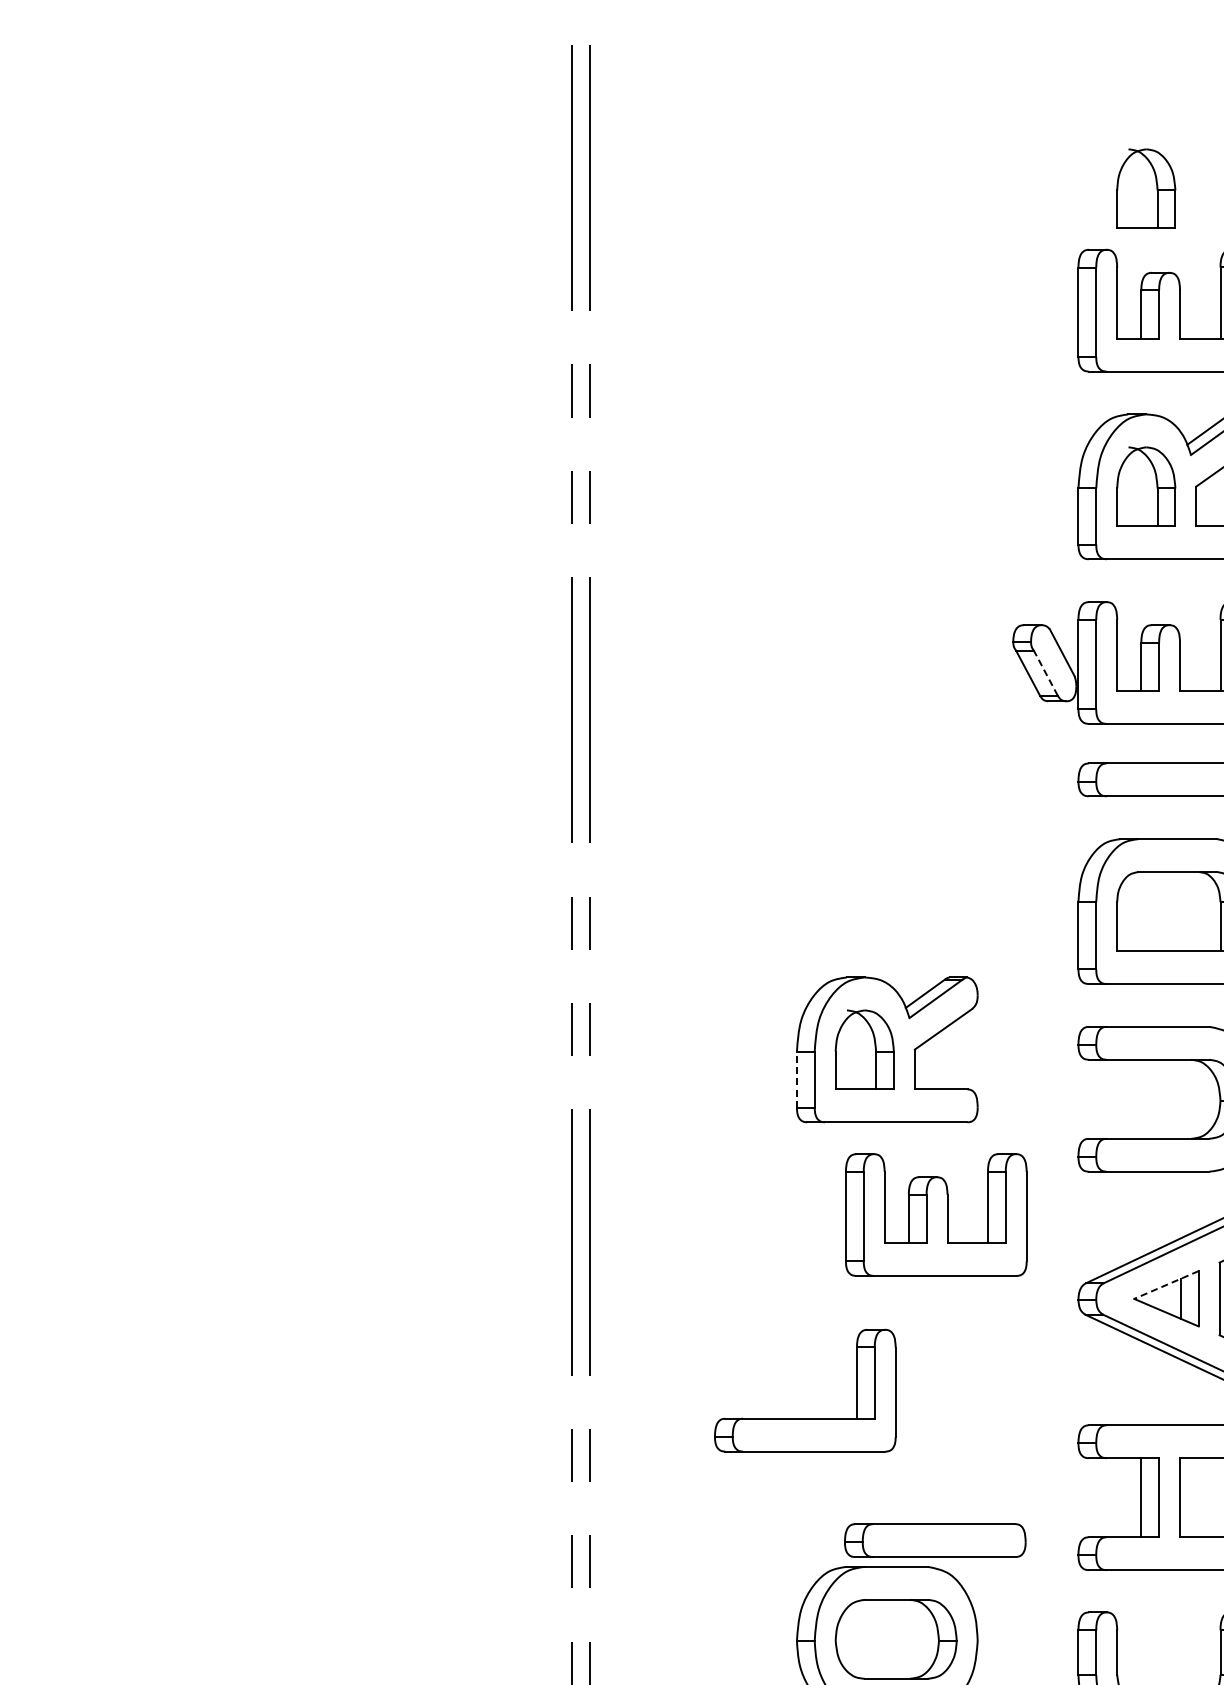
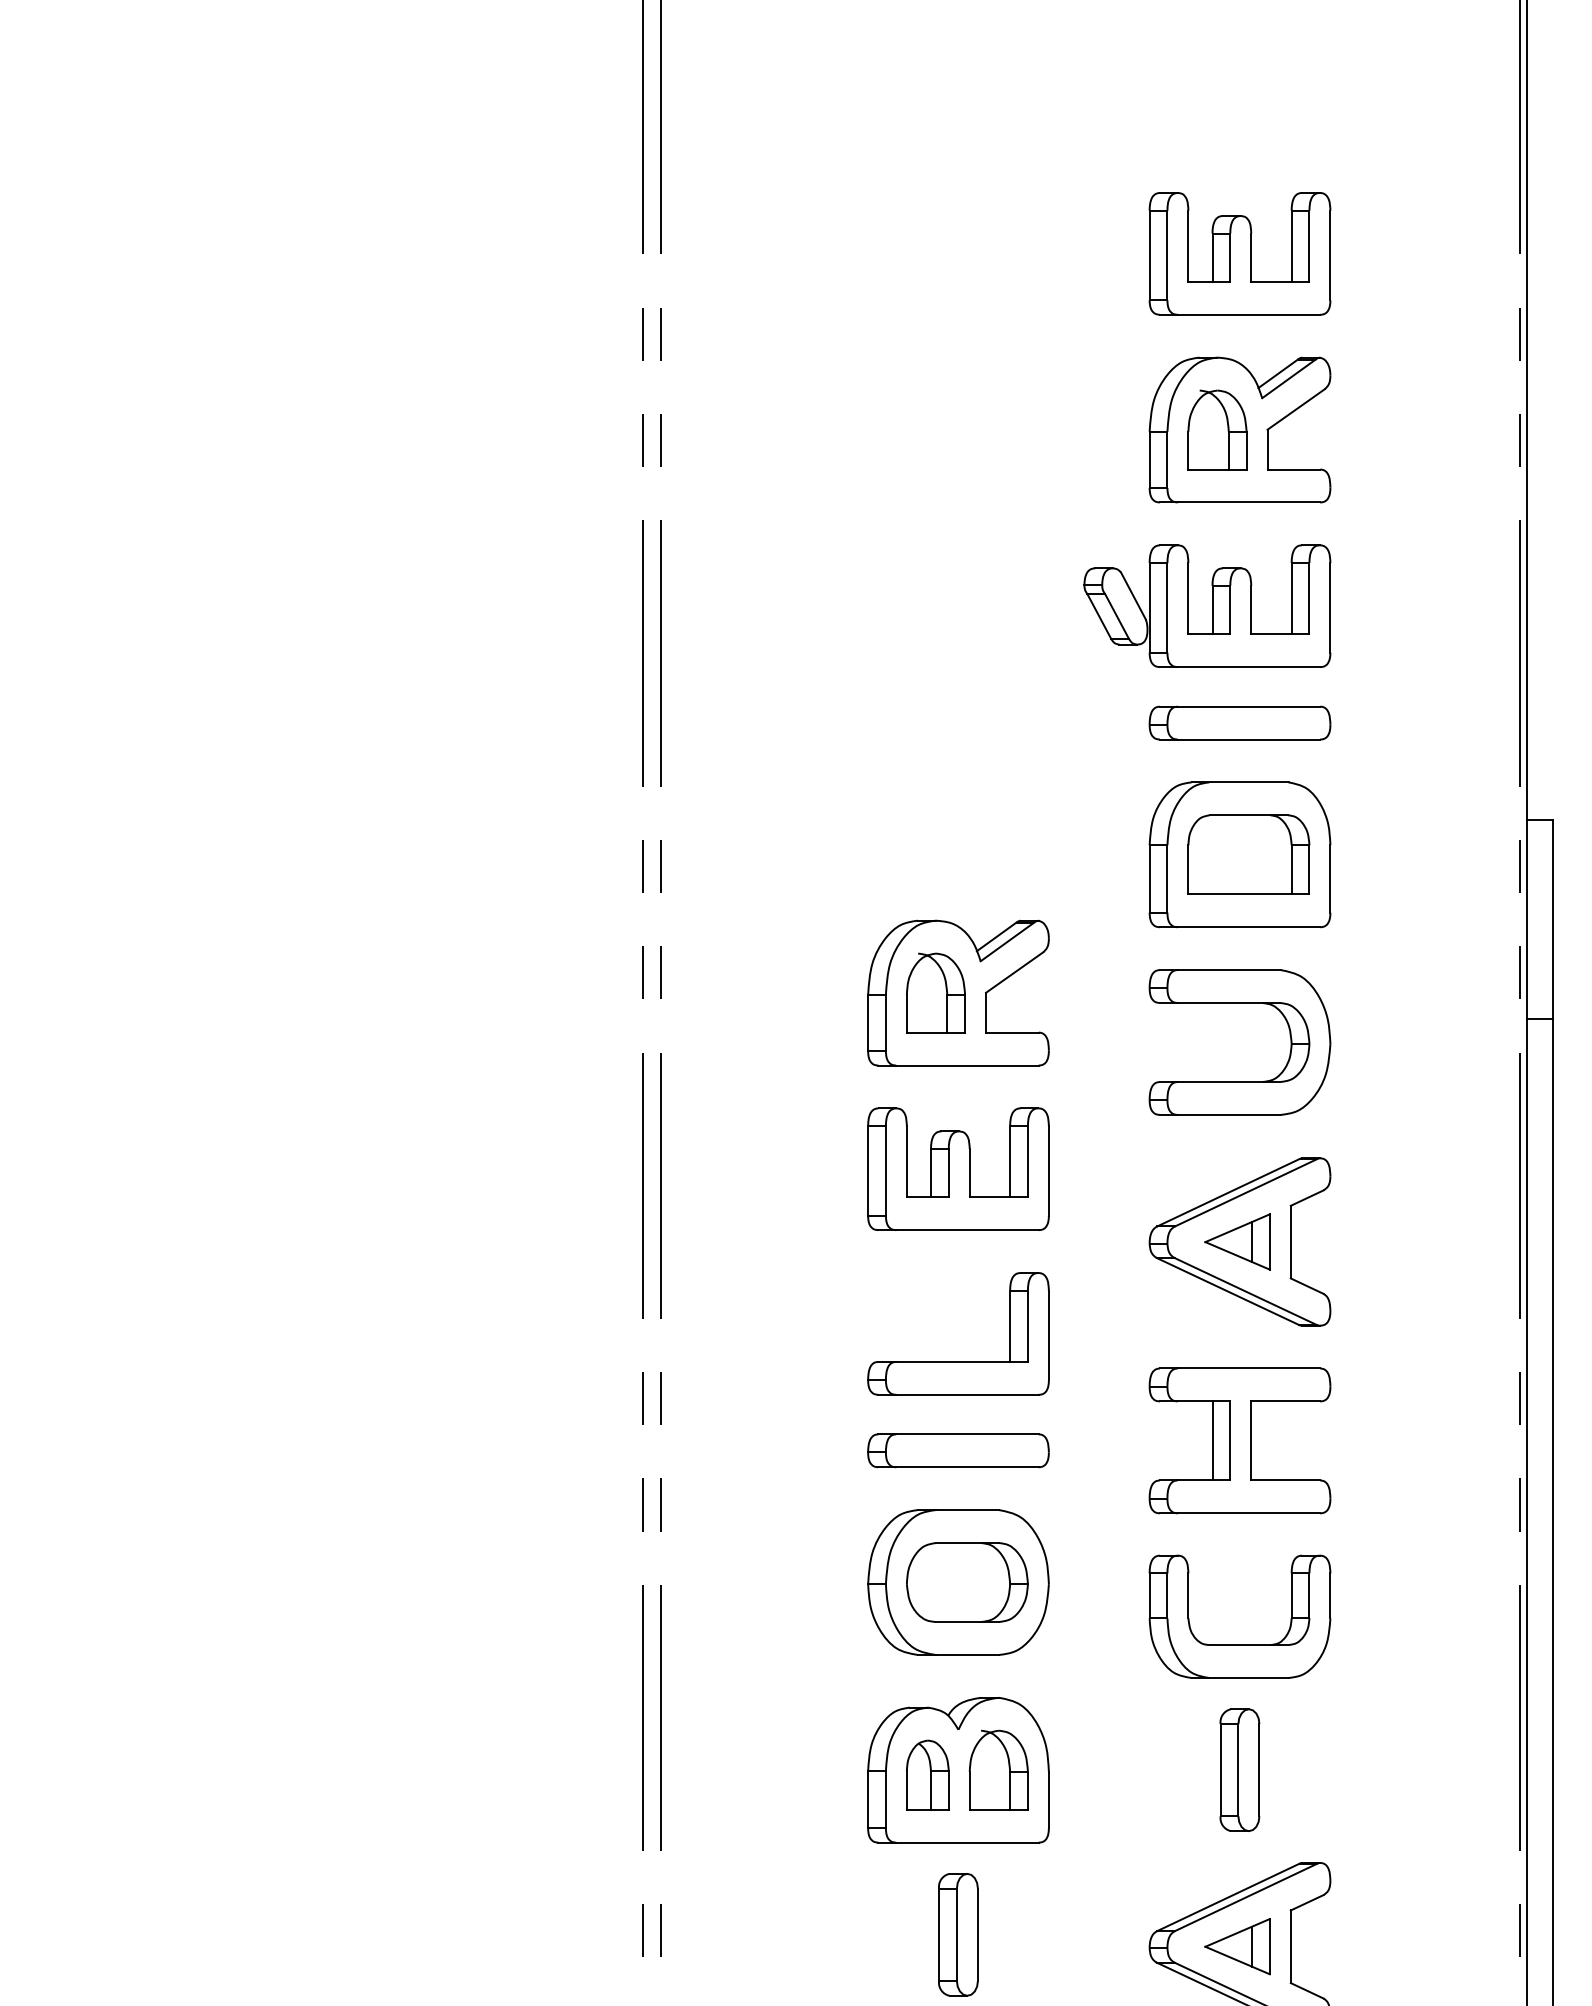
part: (1146, 188) -> (1217, 131), removed
line: (1045, 673) -> (1116, 616), dashed -> solid
line: (797, 1079) -> (868, 1022), dashed -> solid
part: (936, 1214) -> (958, 1168), moved
line: (1166, 1285) -> (1237, 1228), dashed -> solid
part: (805, 1418) -> (958, 1361), moved
part: (935, 1540) -> (958, 1450), moved

